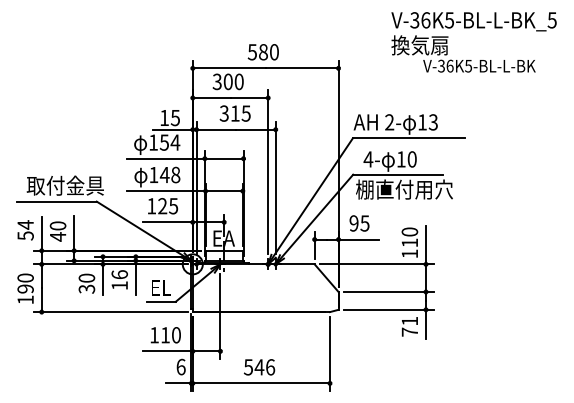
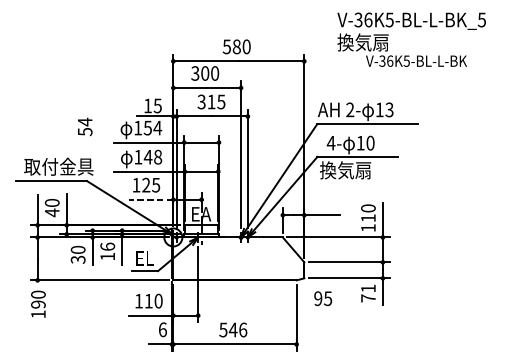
text: (473, 42) -> (411, 39), moved
text: (404, 189) -> (363, 170), 棚直付用穴 -> 換気扇
line: (168, 222) -> (151, 199), solid -> dashed
text: (359, 223) -> (323, 298), moved
text: (25, 230) -> (85, 127), moved
text: (25, 288) -> (38, 304), moved

